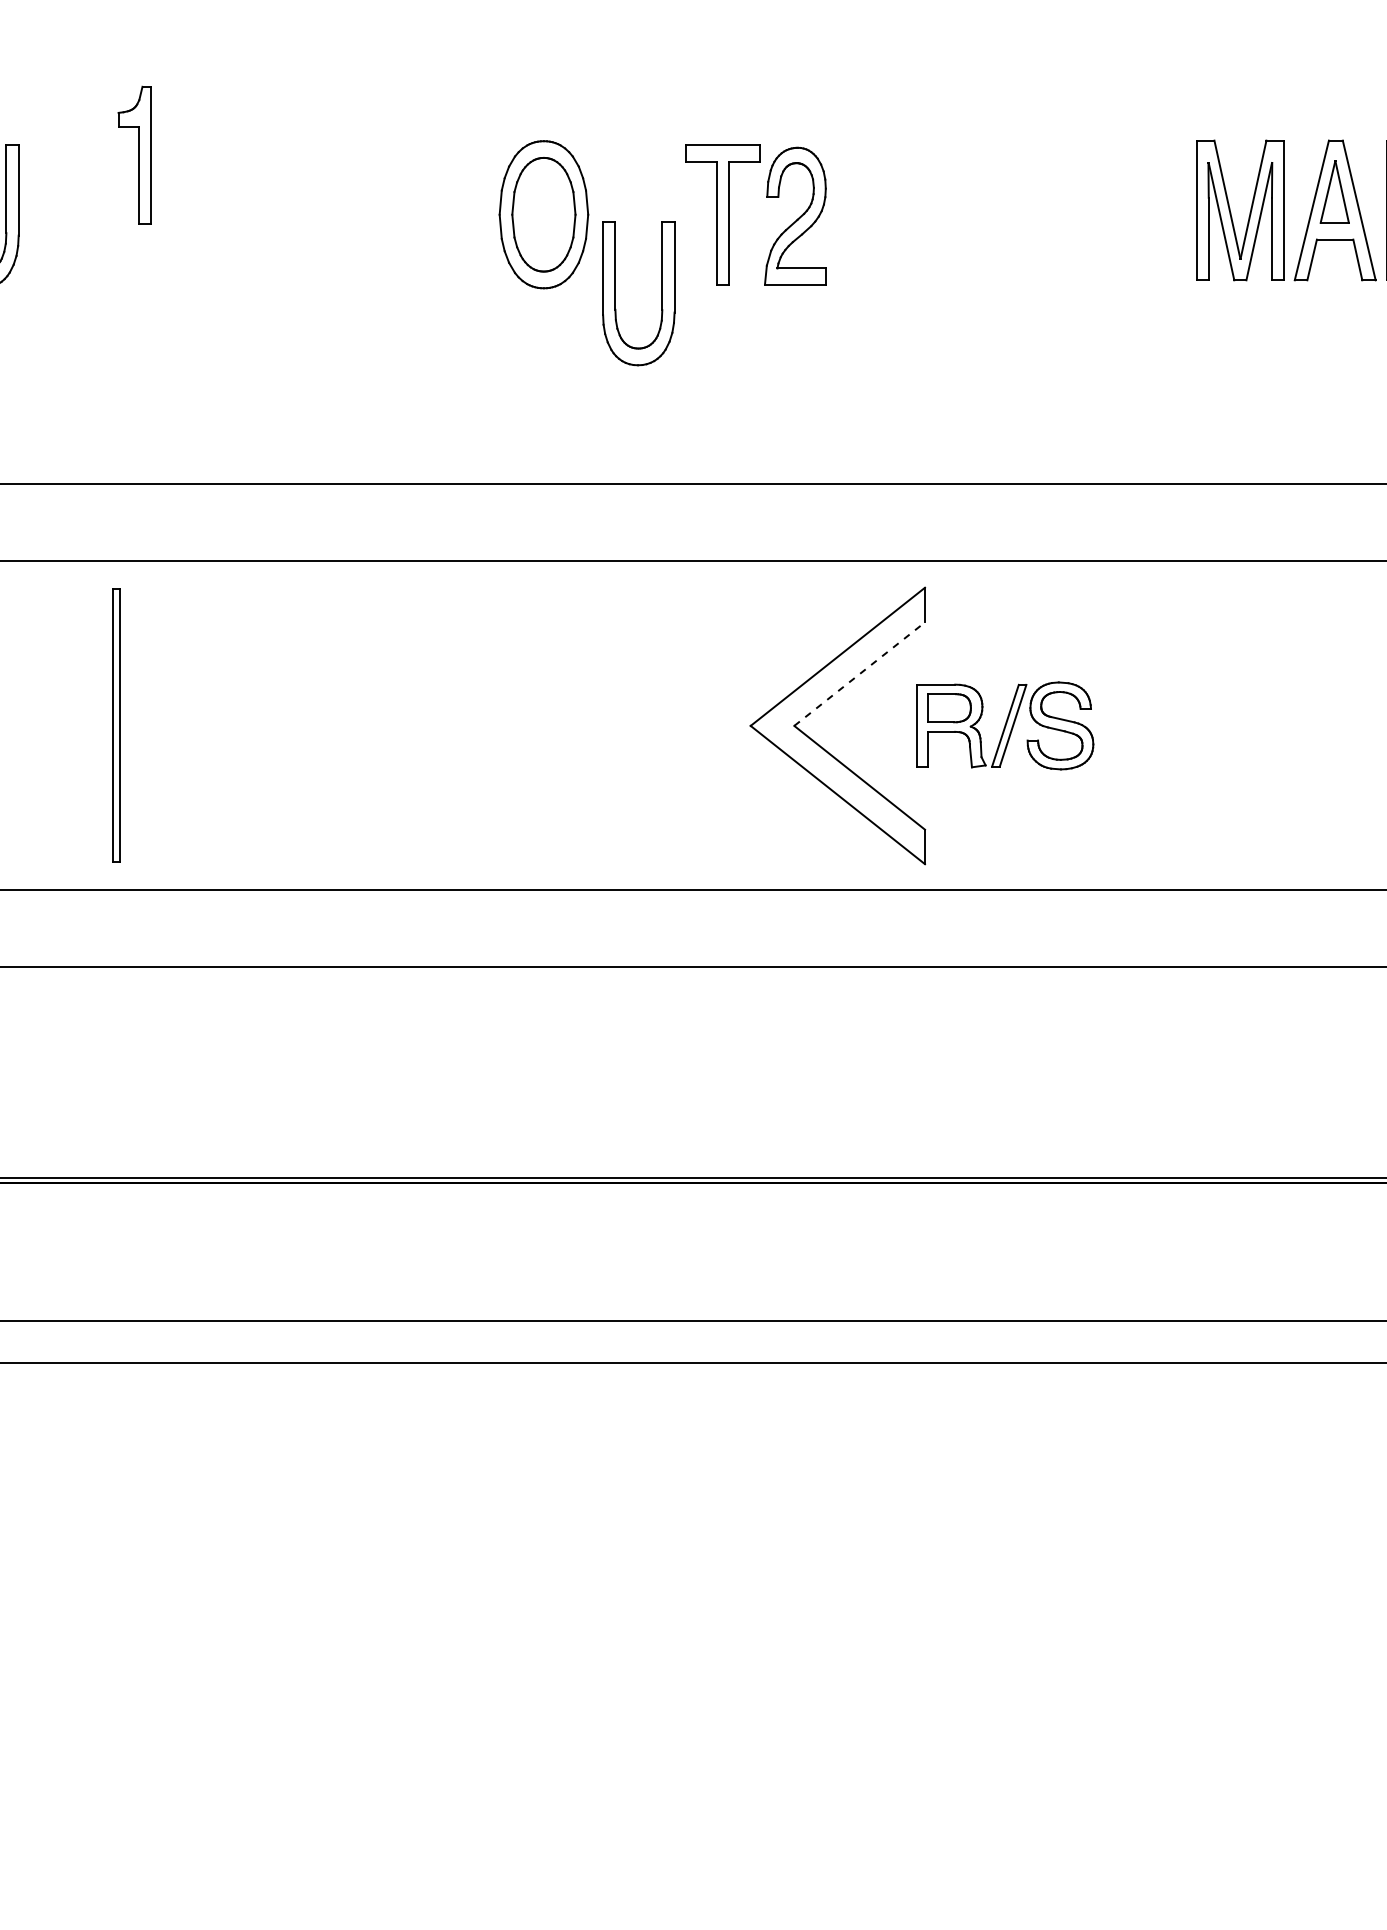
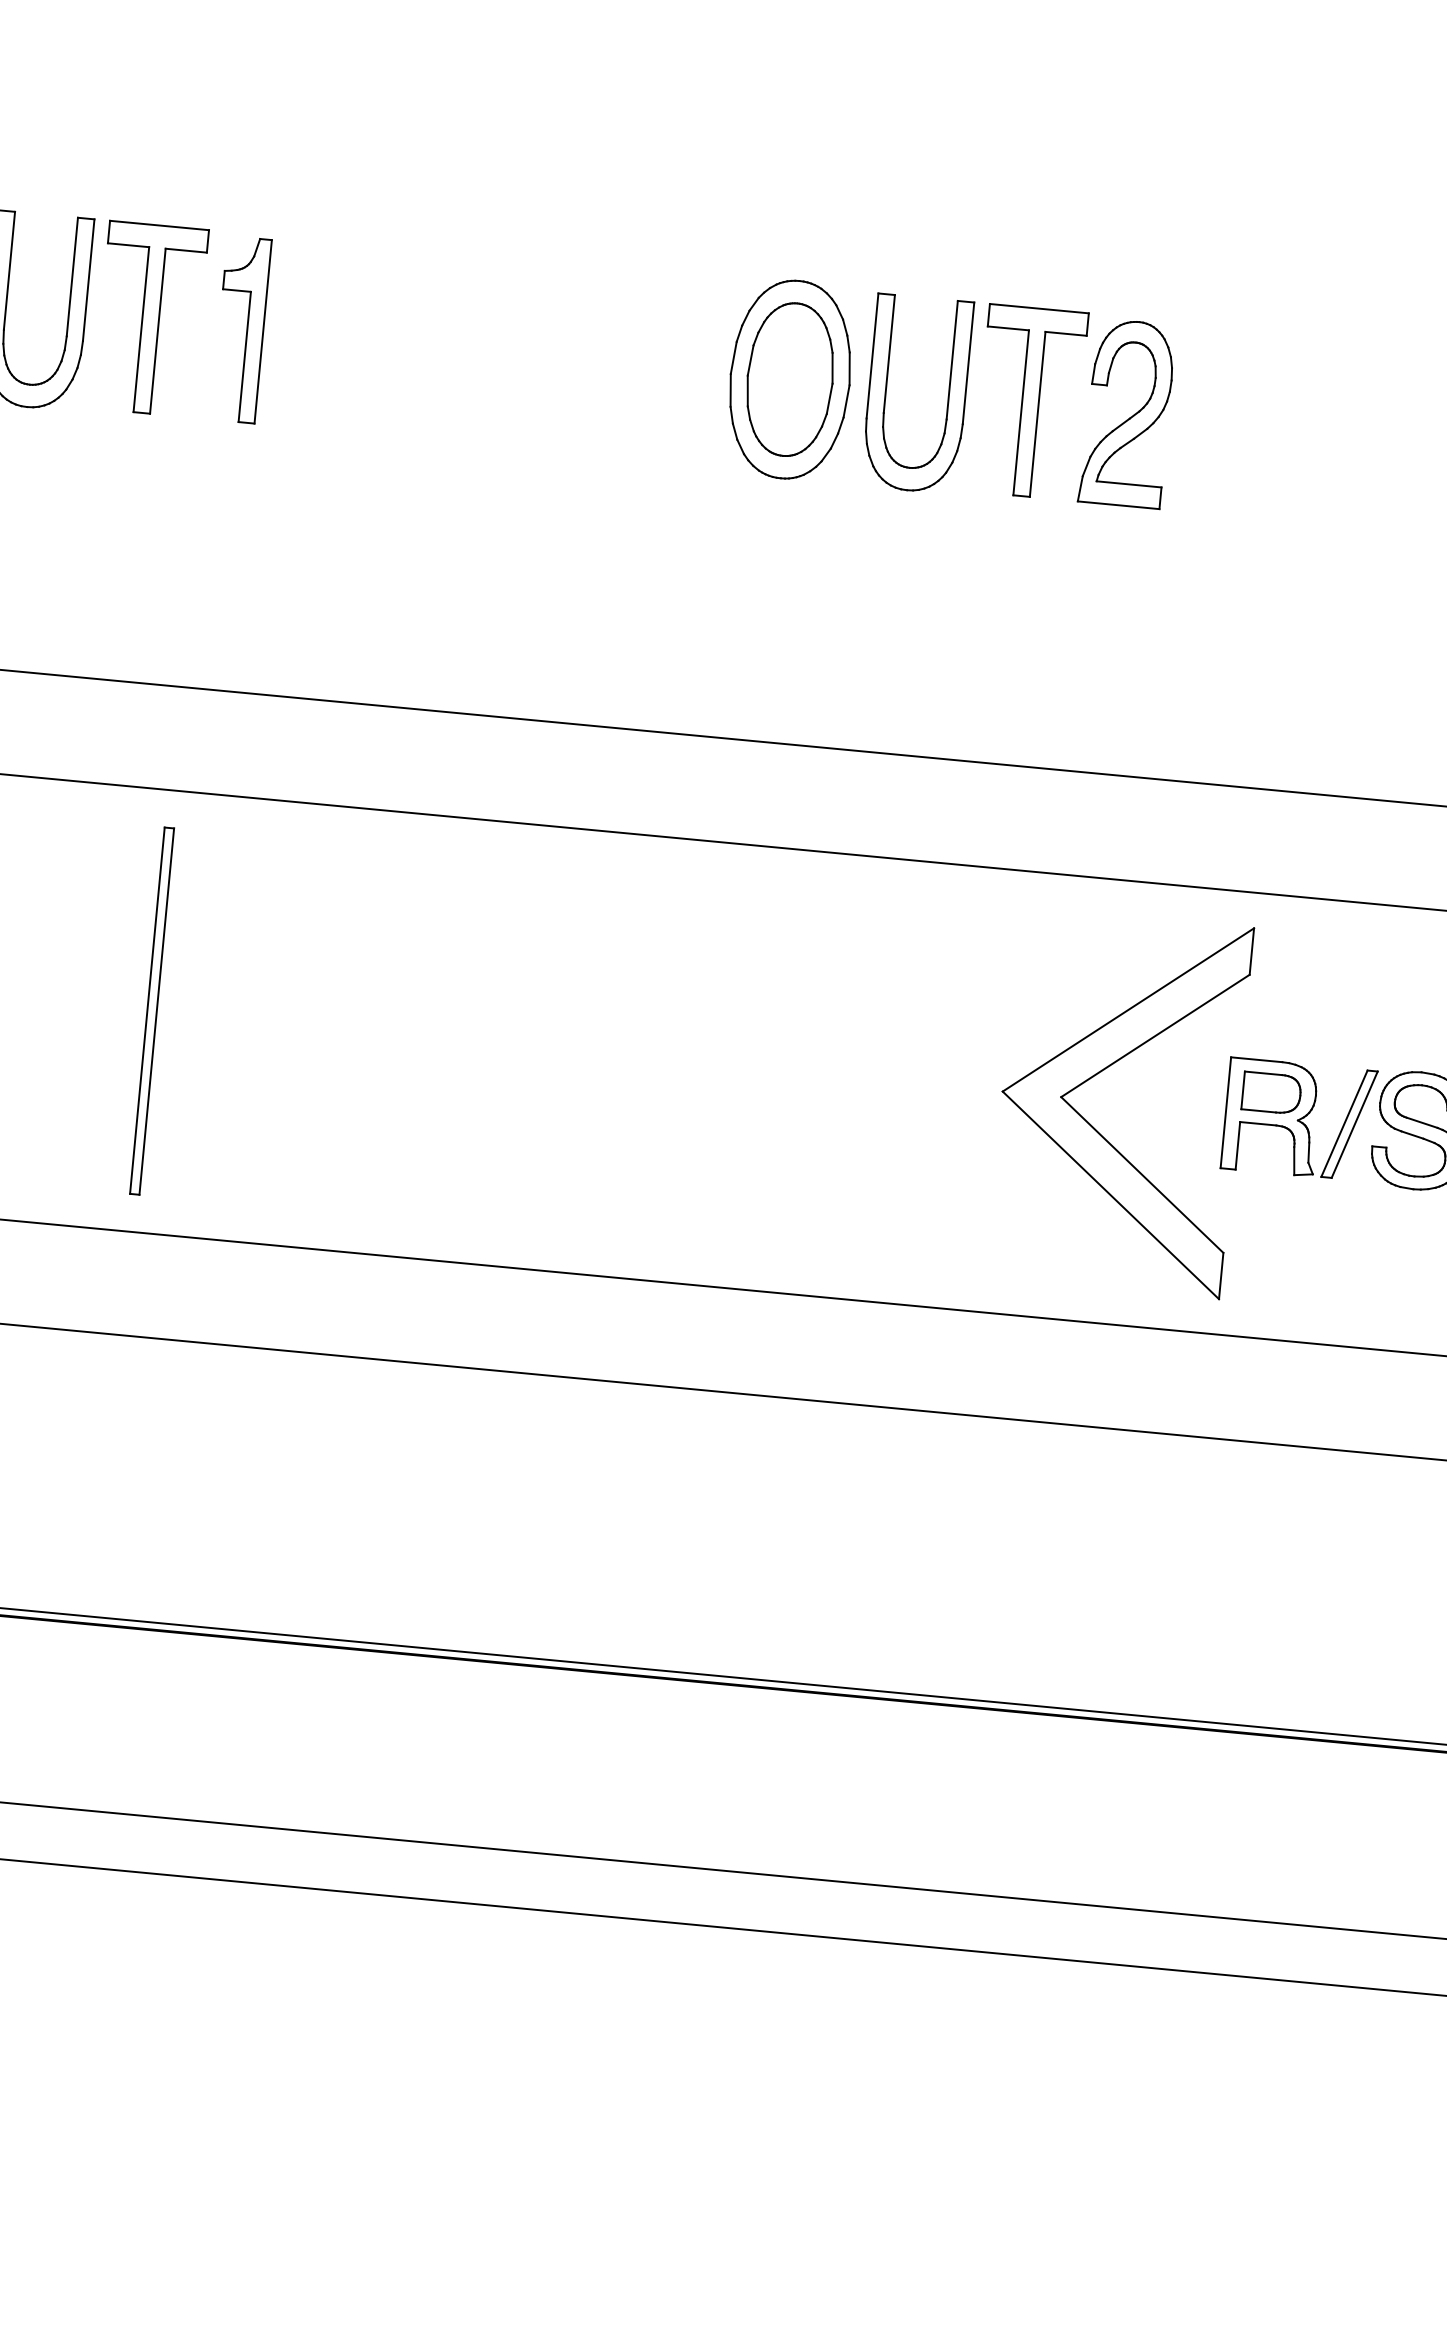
part: (134, 154) -> (240, 328), moved
part: (66, 214) -> (149, 318), added
part: (615, 293) -> (885, 391), moved
line: (860, 673) -> (1156, 1035), dashed -> solid

